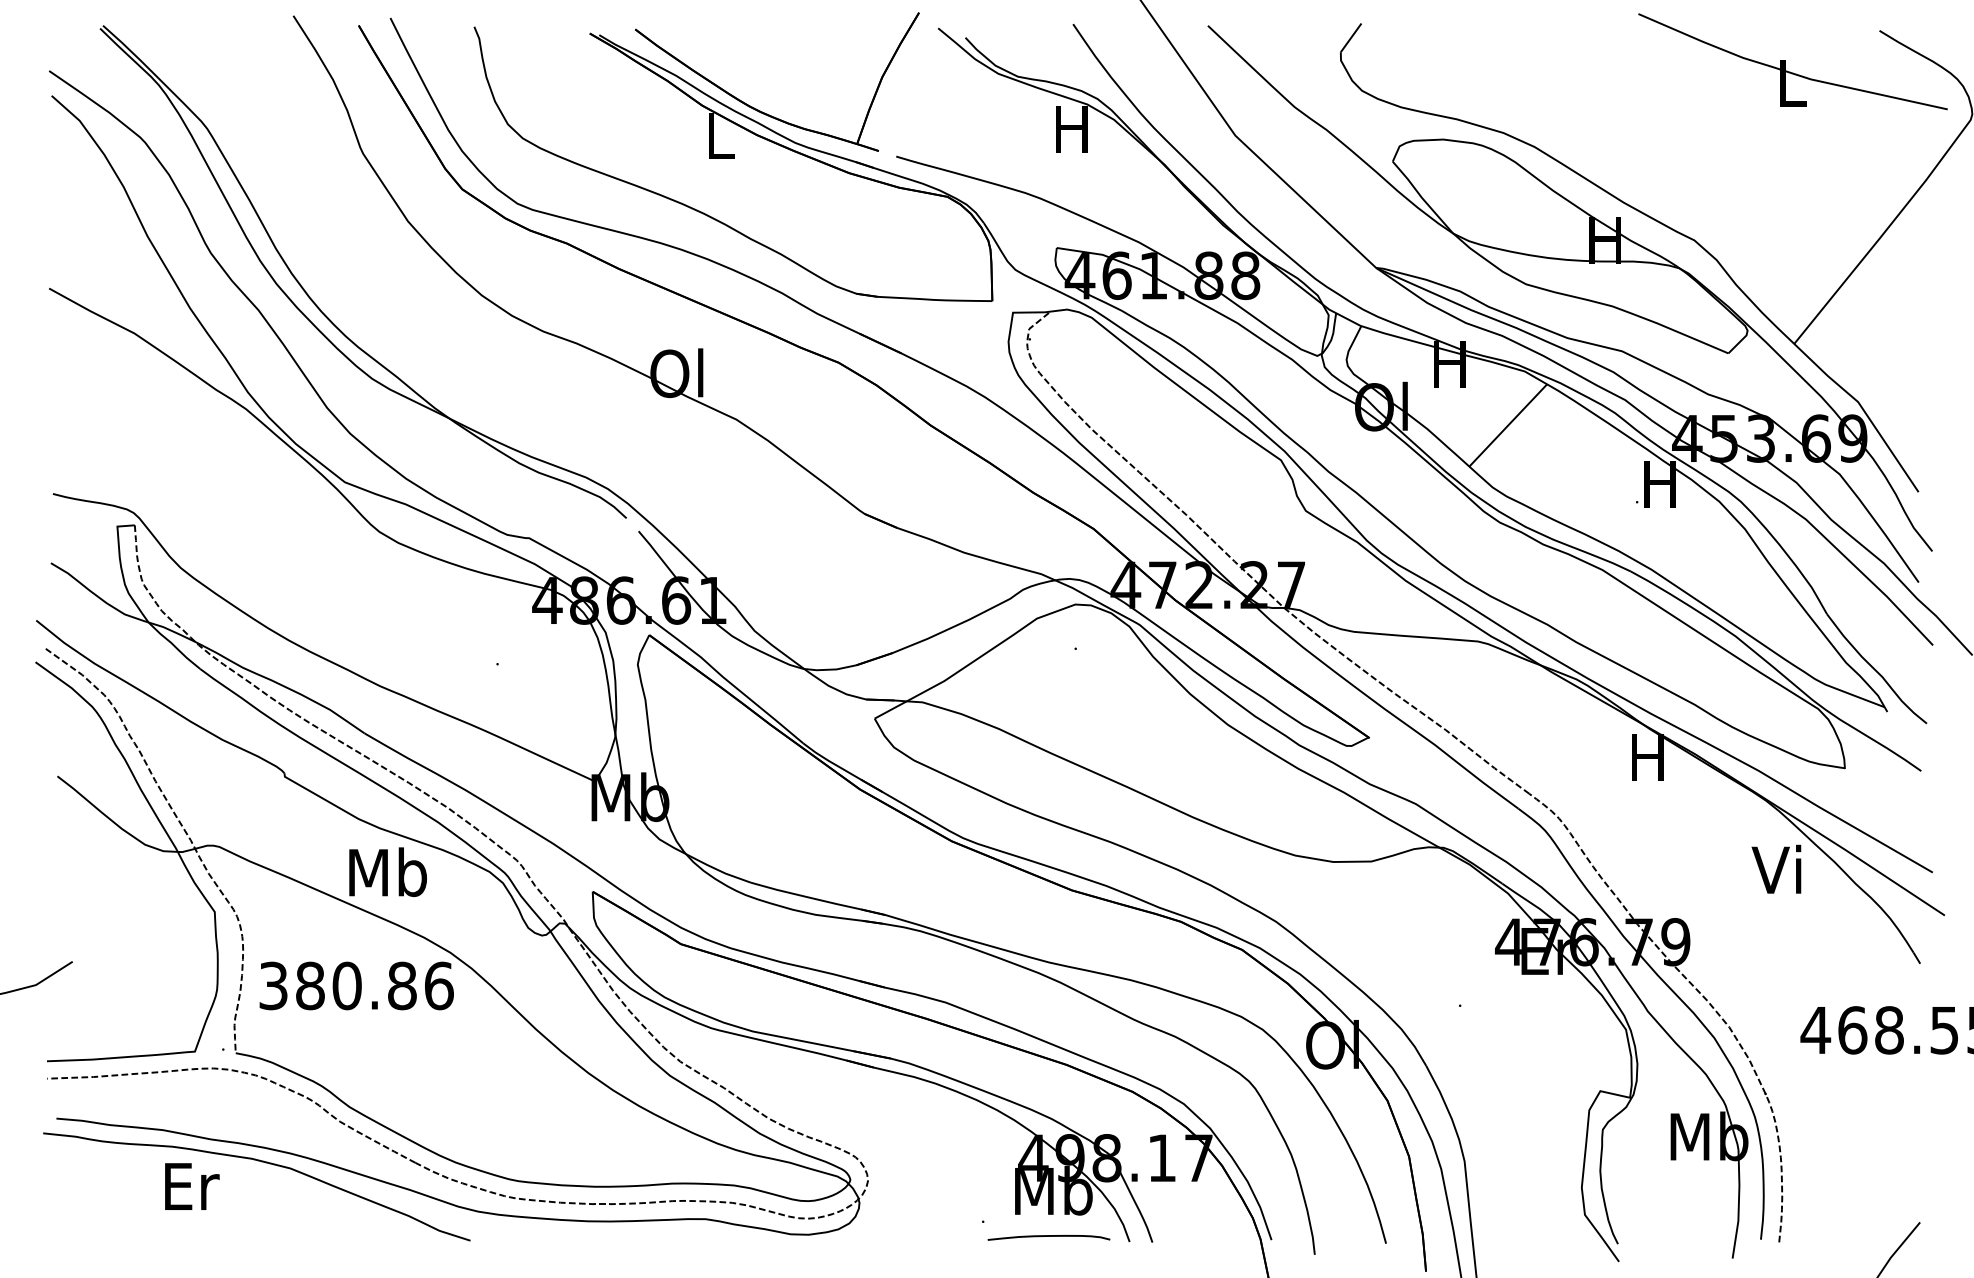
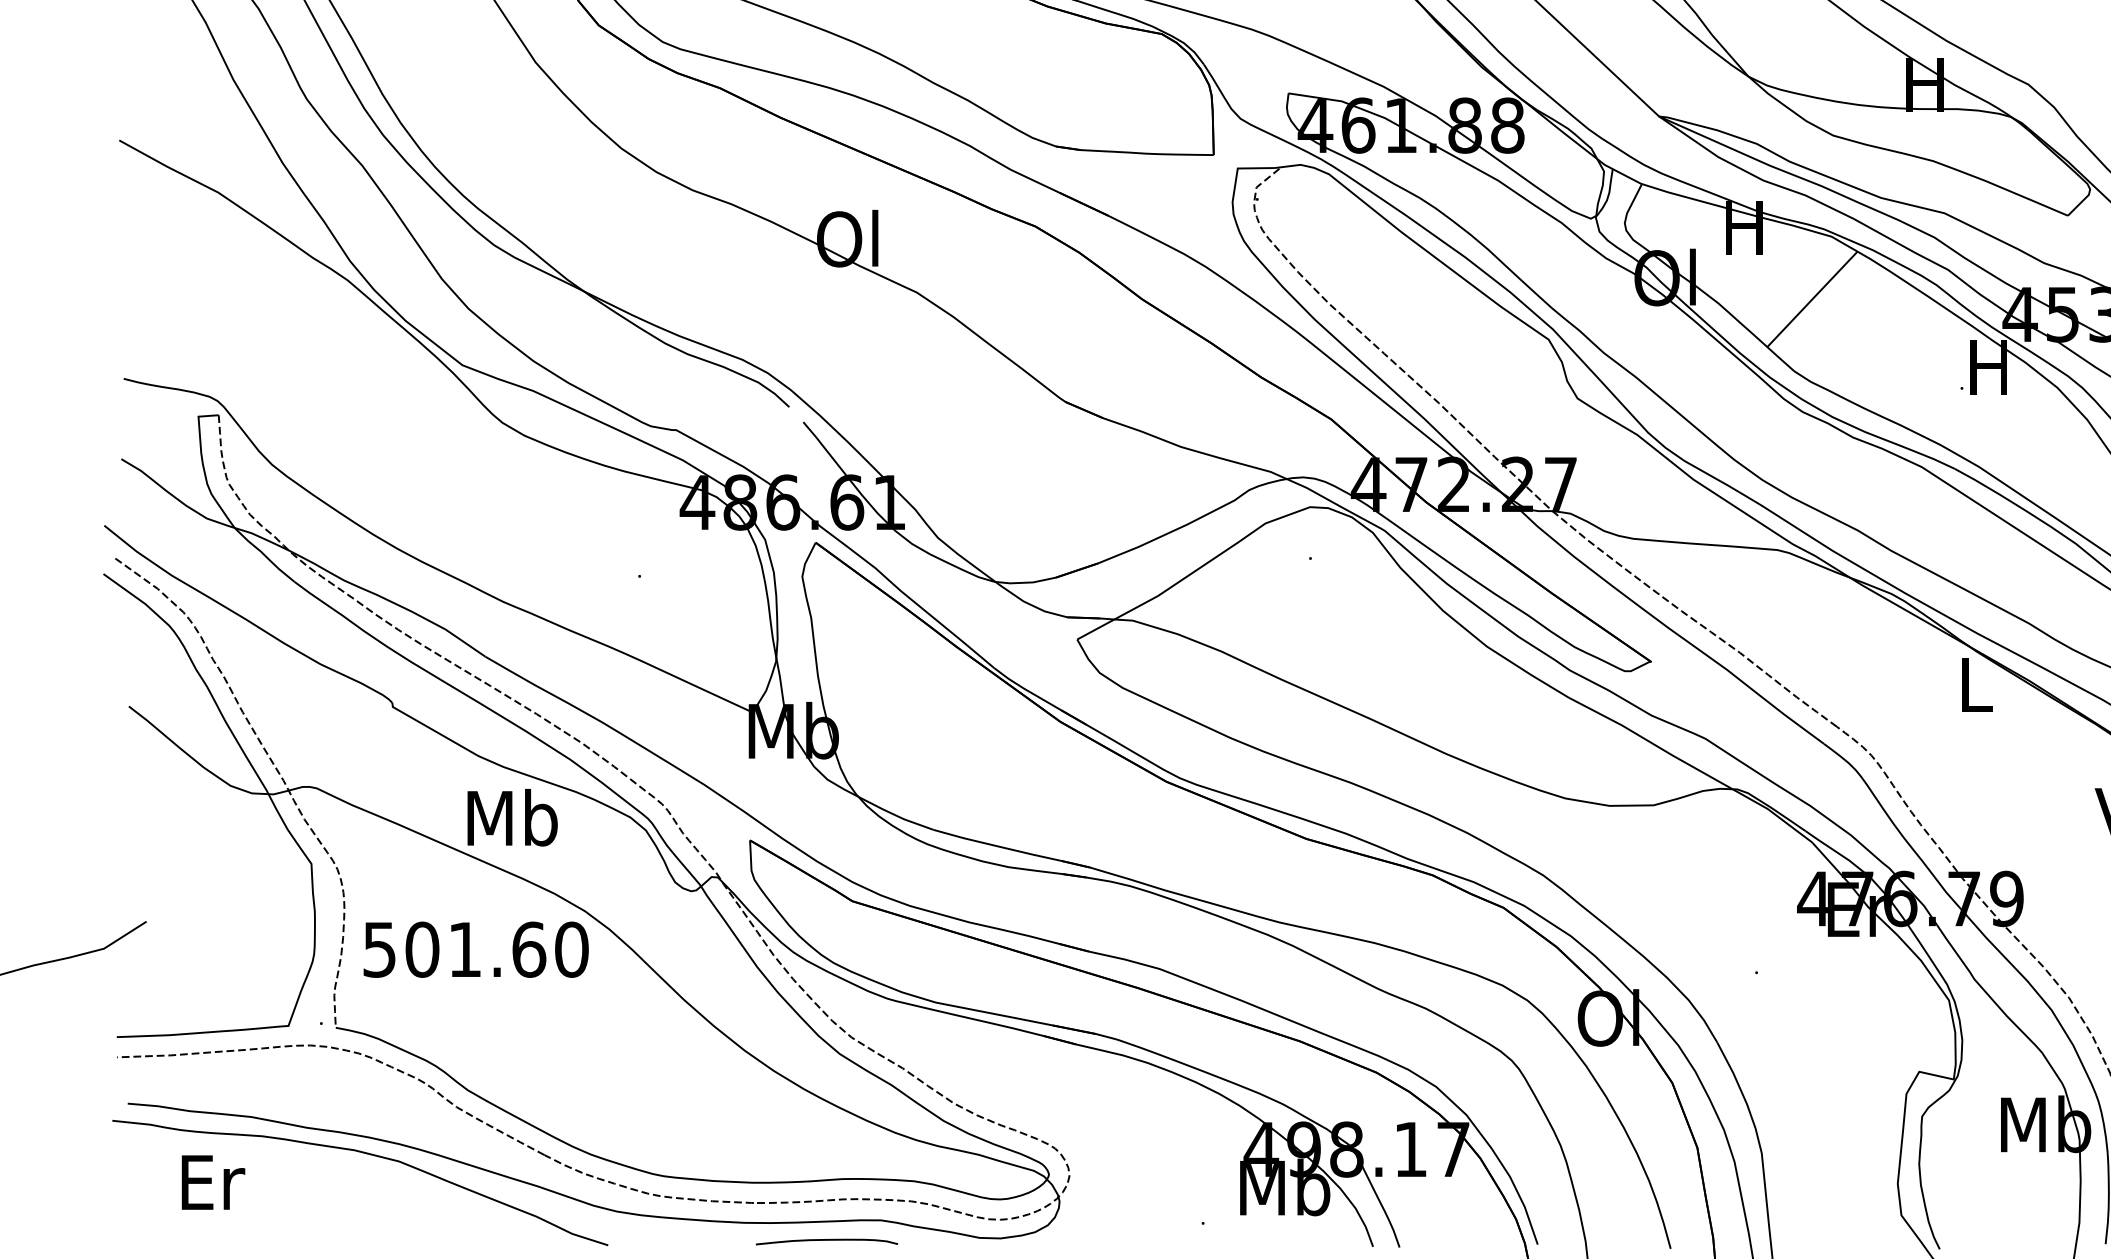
text: (1647, 757) -> (1974, 684), H -> L
text: (356, 985) -> (475, 949), 380.86 -> 501.60
text: (192, 1186) -> (213, 1182), moved
curve: (1048, 1236) -> (826, 1240), moved

